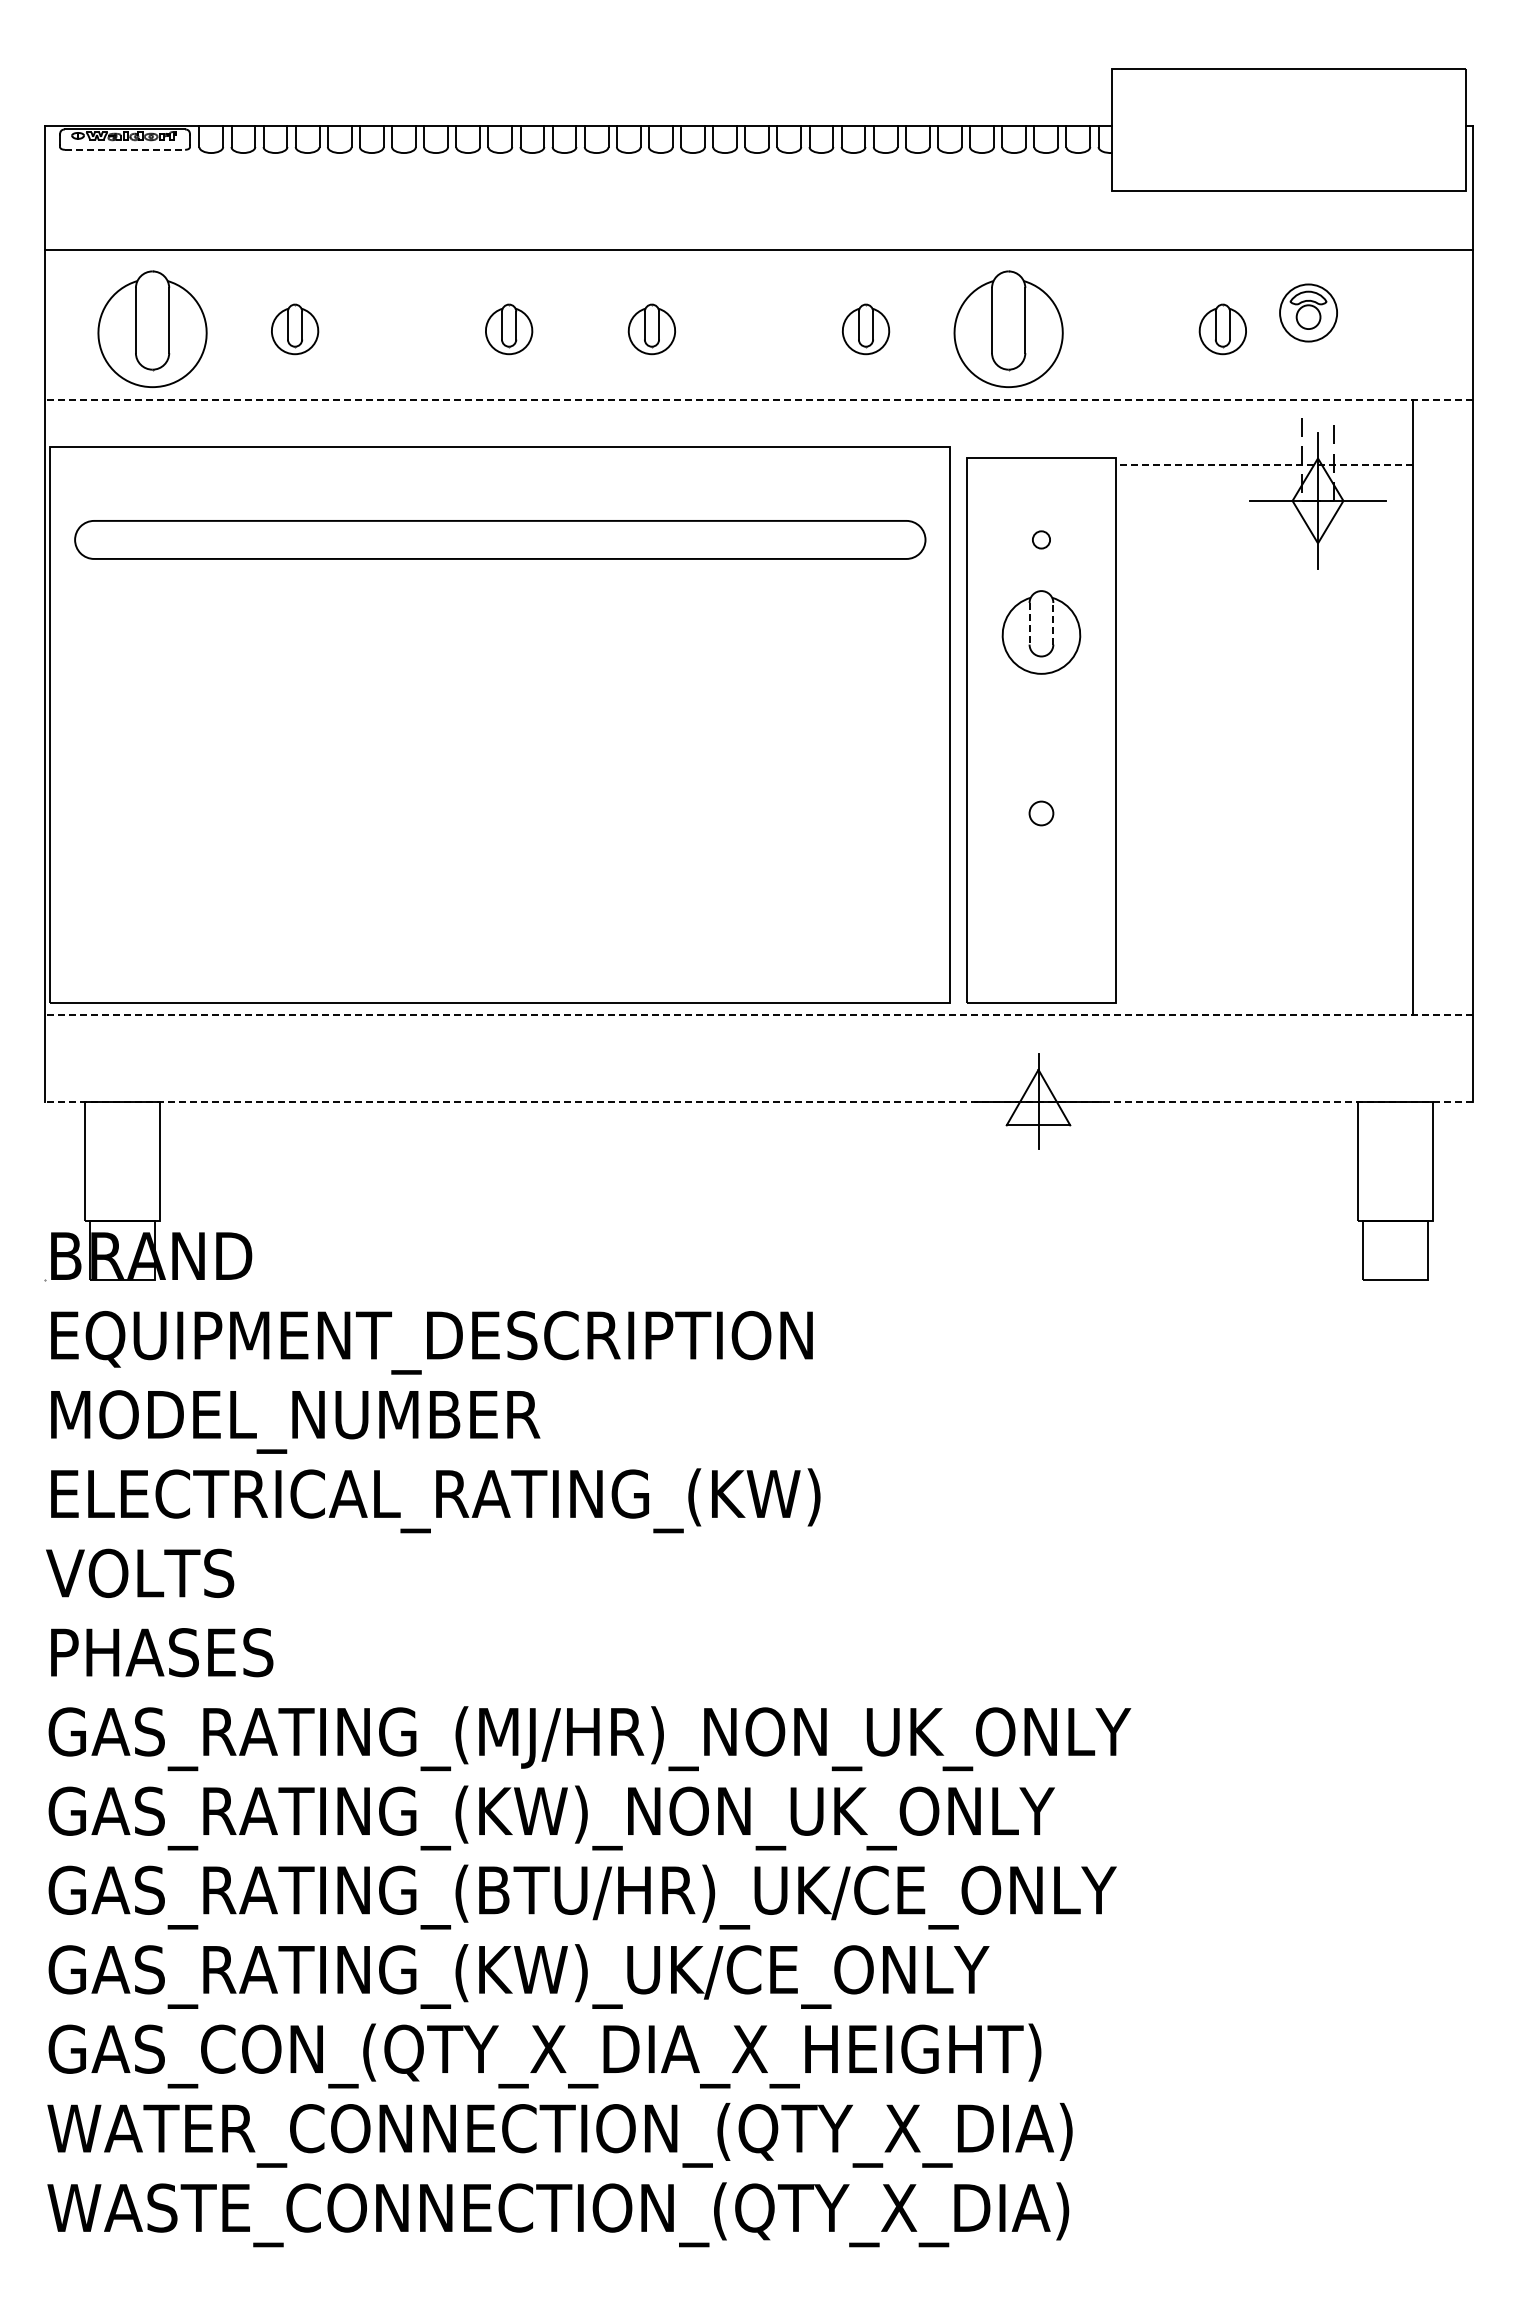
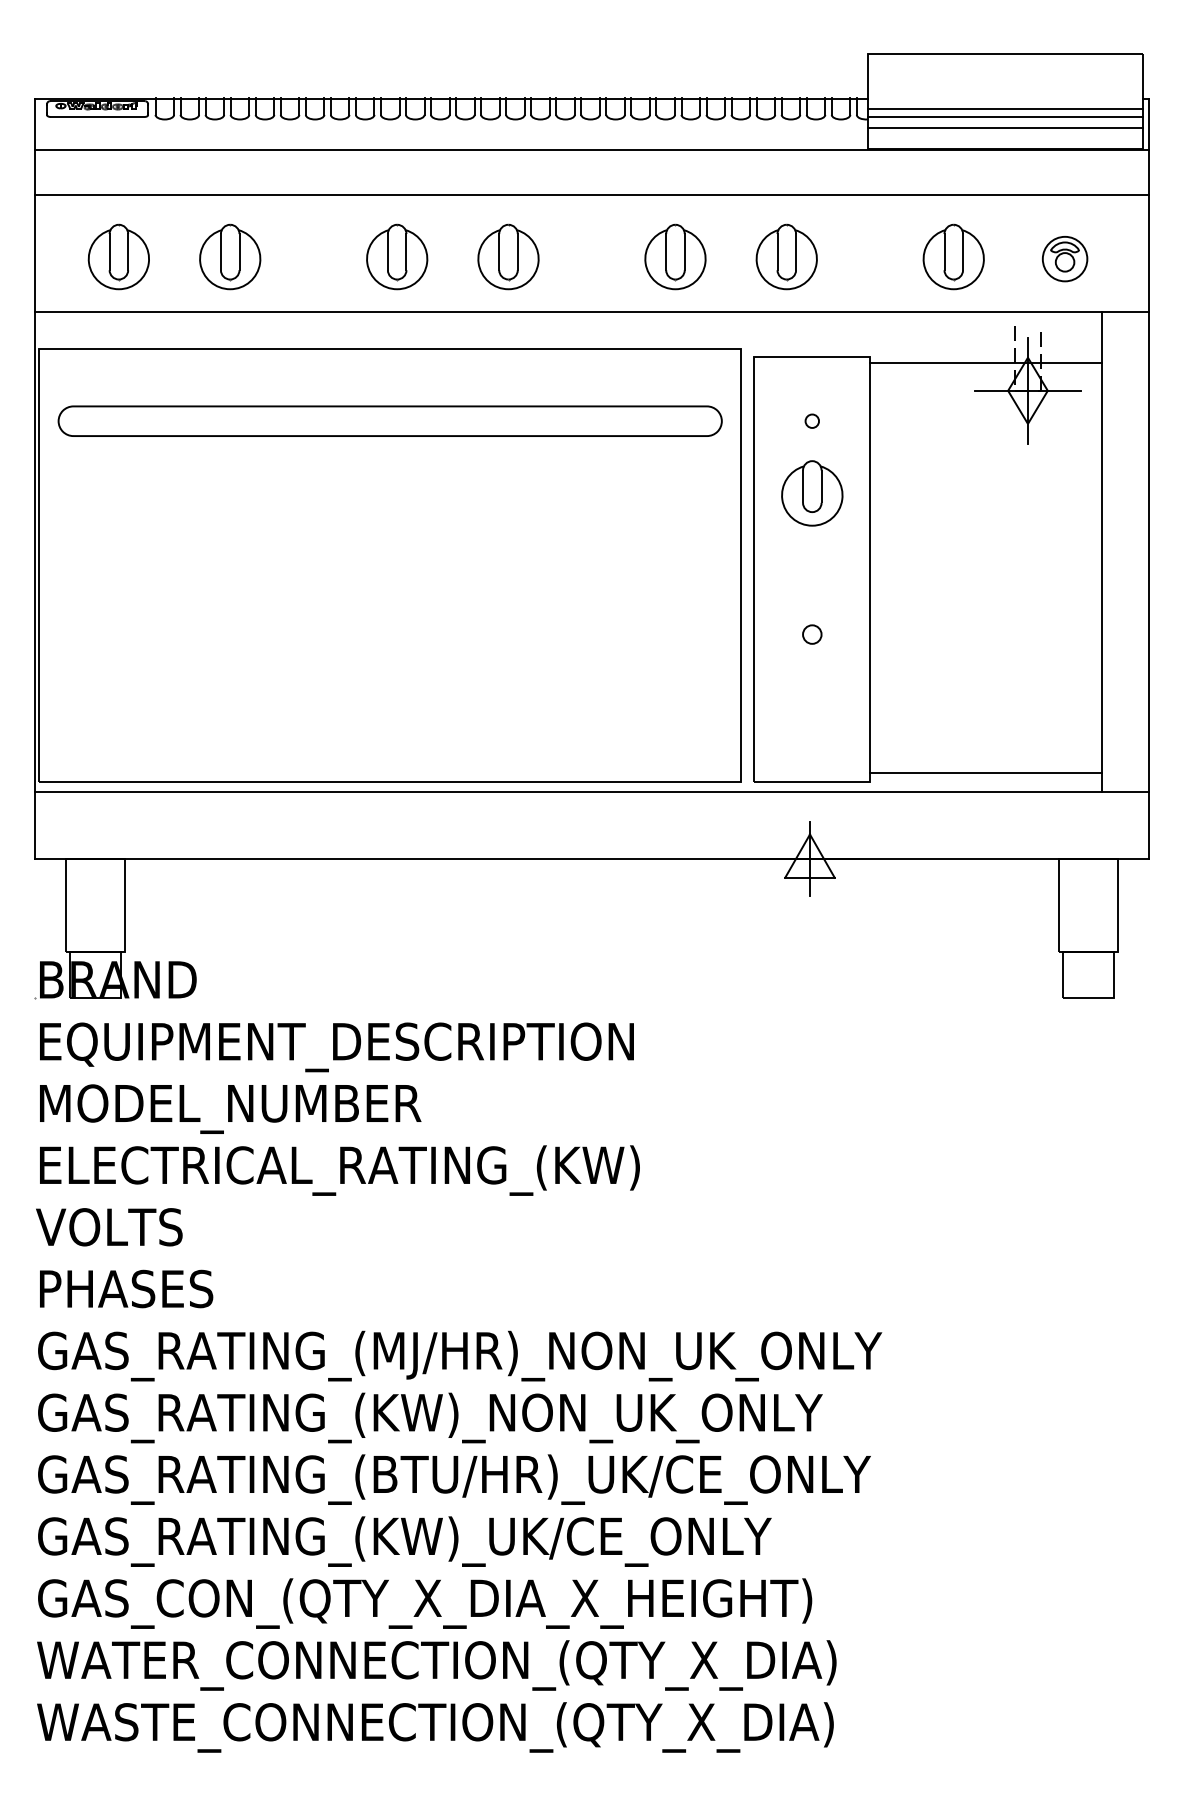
line: (1288, 139) -> (1004, 108), added
line: (125, 149) -> (97, 116), dashed -> solid
line: (1288, 150) -> (1004, 117), added
line: (1288, 163) -> (1004, 127), added
line: (758, 191) -> (591, 149), added
part: (1308, 312) -> (1065, 258), moved
part: (151, 329) -> (118, 257), size x0.71
part: (294, 329) -> (229, 257), size x1.67
part: (508, 329) -> (396, 257), size x1.67
part: (651, 329) -> (508, 257), size x1.67
part: (865, 329) -> (675, 257), size x1.67
part: (1008, 329) -> (786, 257), size x0.71
part: (1222, 329) -> (953, 257), size x1.67
line: (759, 399) -> (592, 311), dashed -> solid
line: (1264, 465) -> (986, 363), dashed -> solid
line: (1029, 623) -> (802, 486), dashed -> solid
line: (1053, 623) -> (821, 486), dashed -> solid
line: (1264, 991) -> (986, 773), added
line: (759, 1015) -> (592, 792), dashed -> solid
line: (759, 1101) -> (592, 859), dashed -> solid

